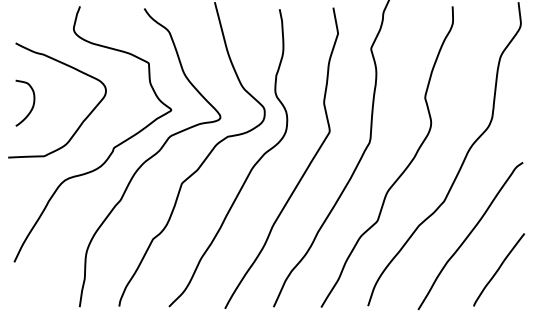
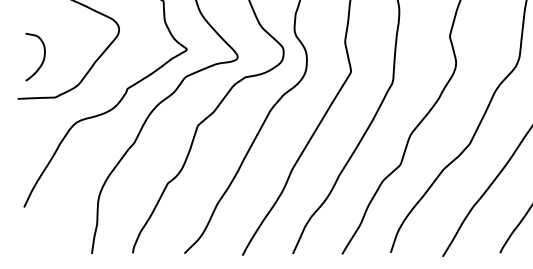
curve: (32, 104) -> (42, 58), moved

